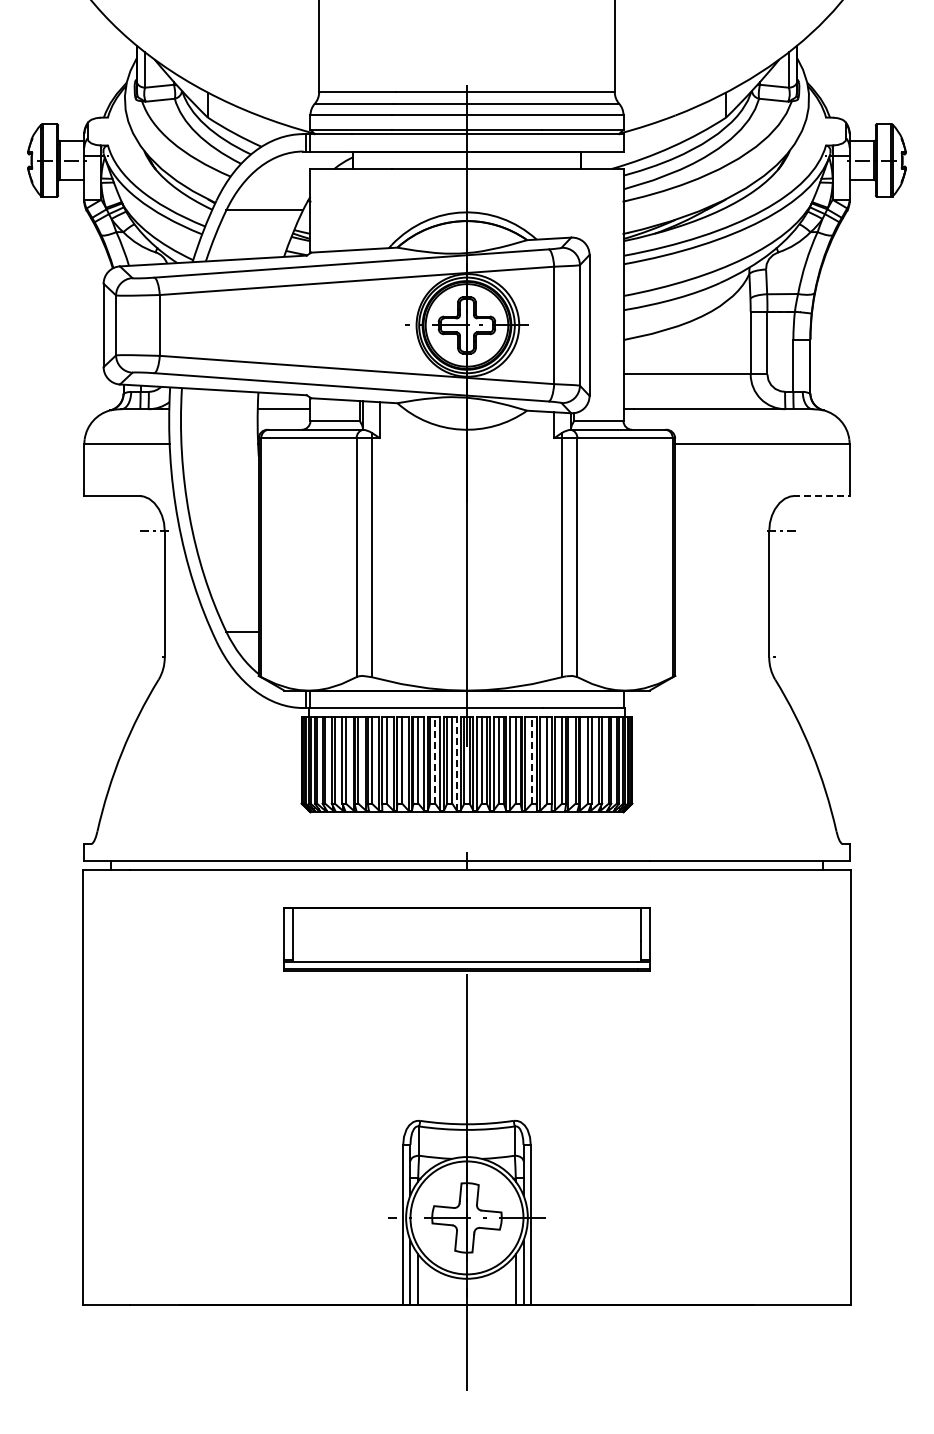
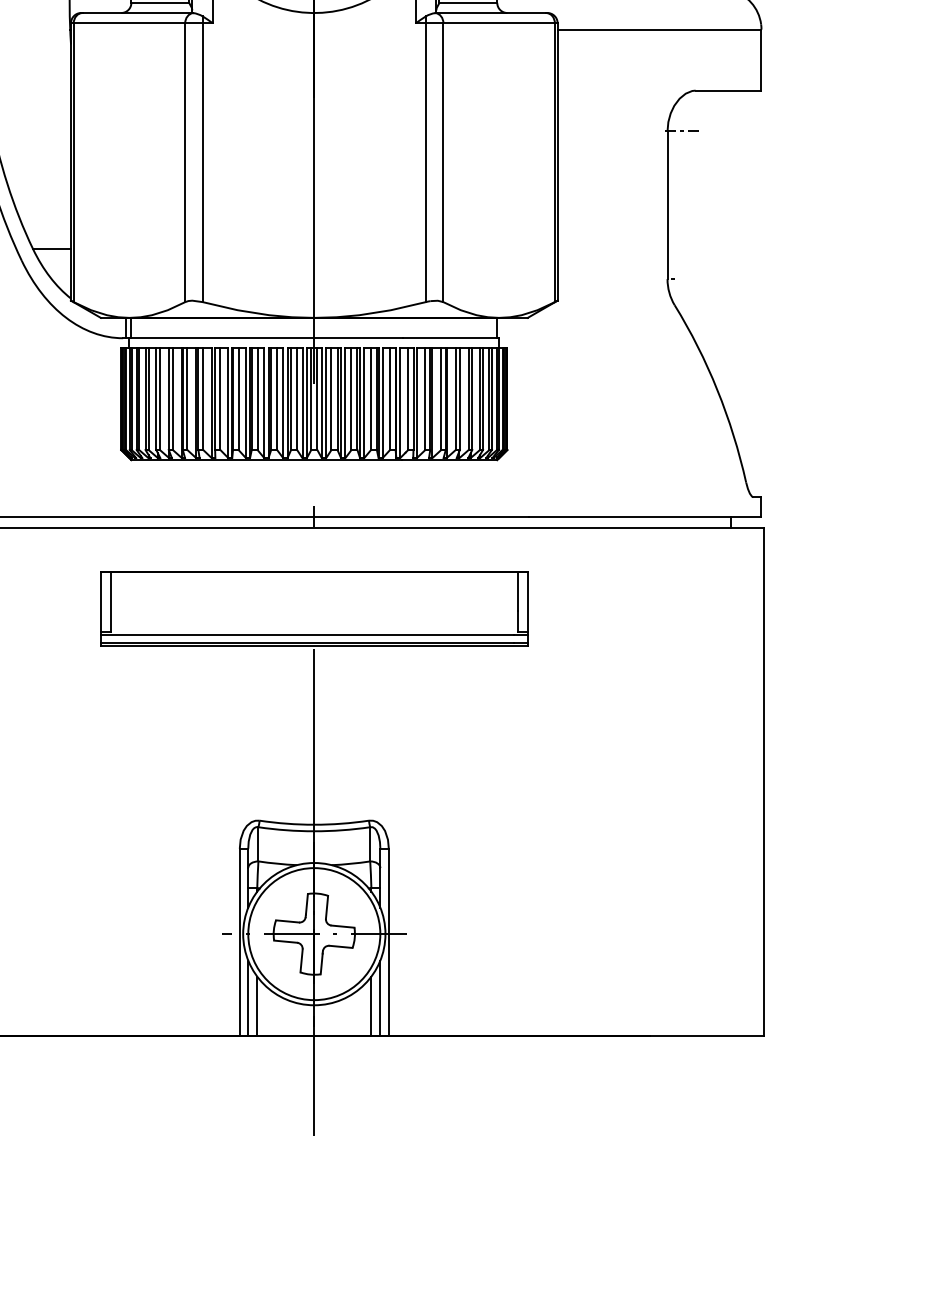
line: (821, 496) -> (728, 91), dashed -> solid
line: (435, 759) -> (277, 398), dashed -> solid
line: (531, 759) -> (389, 398), dashed -> solid
line: (456, 763) -> (302, 403), dashed -> solid

